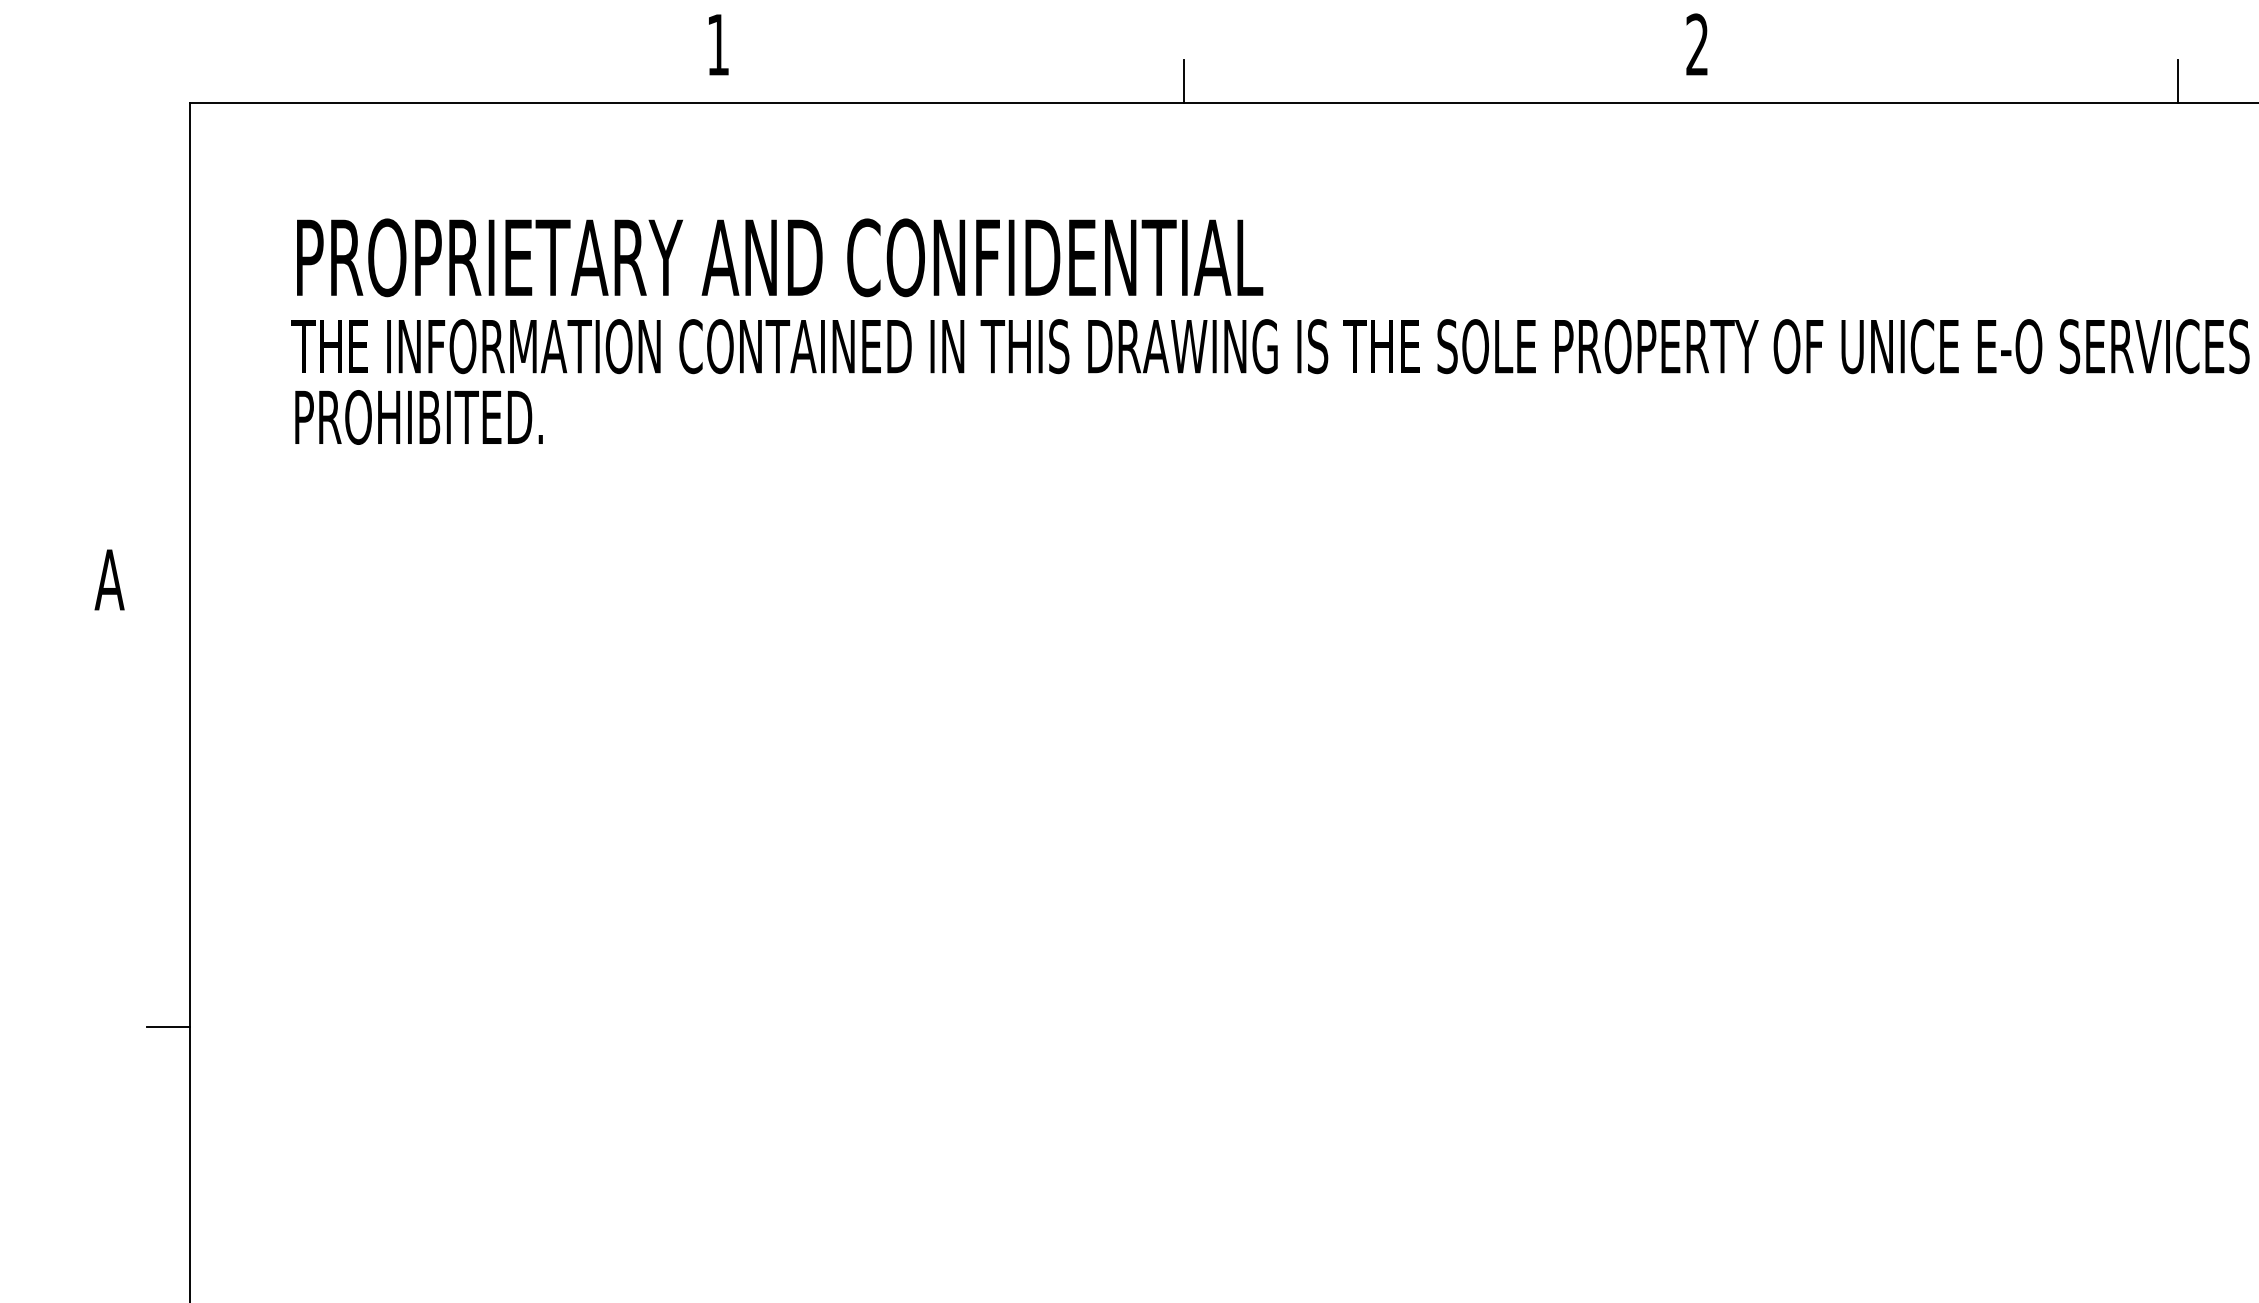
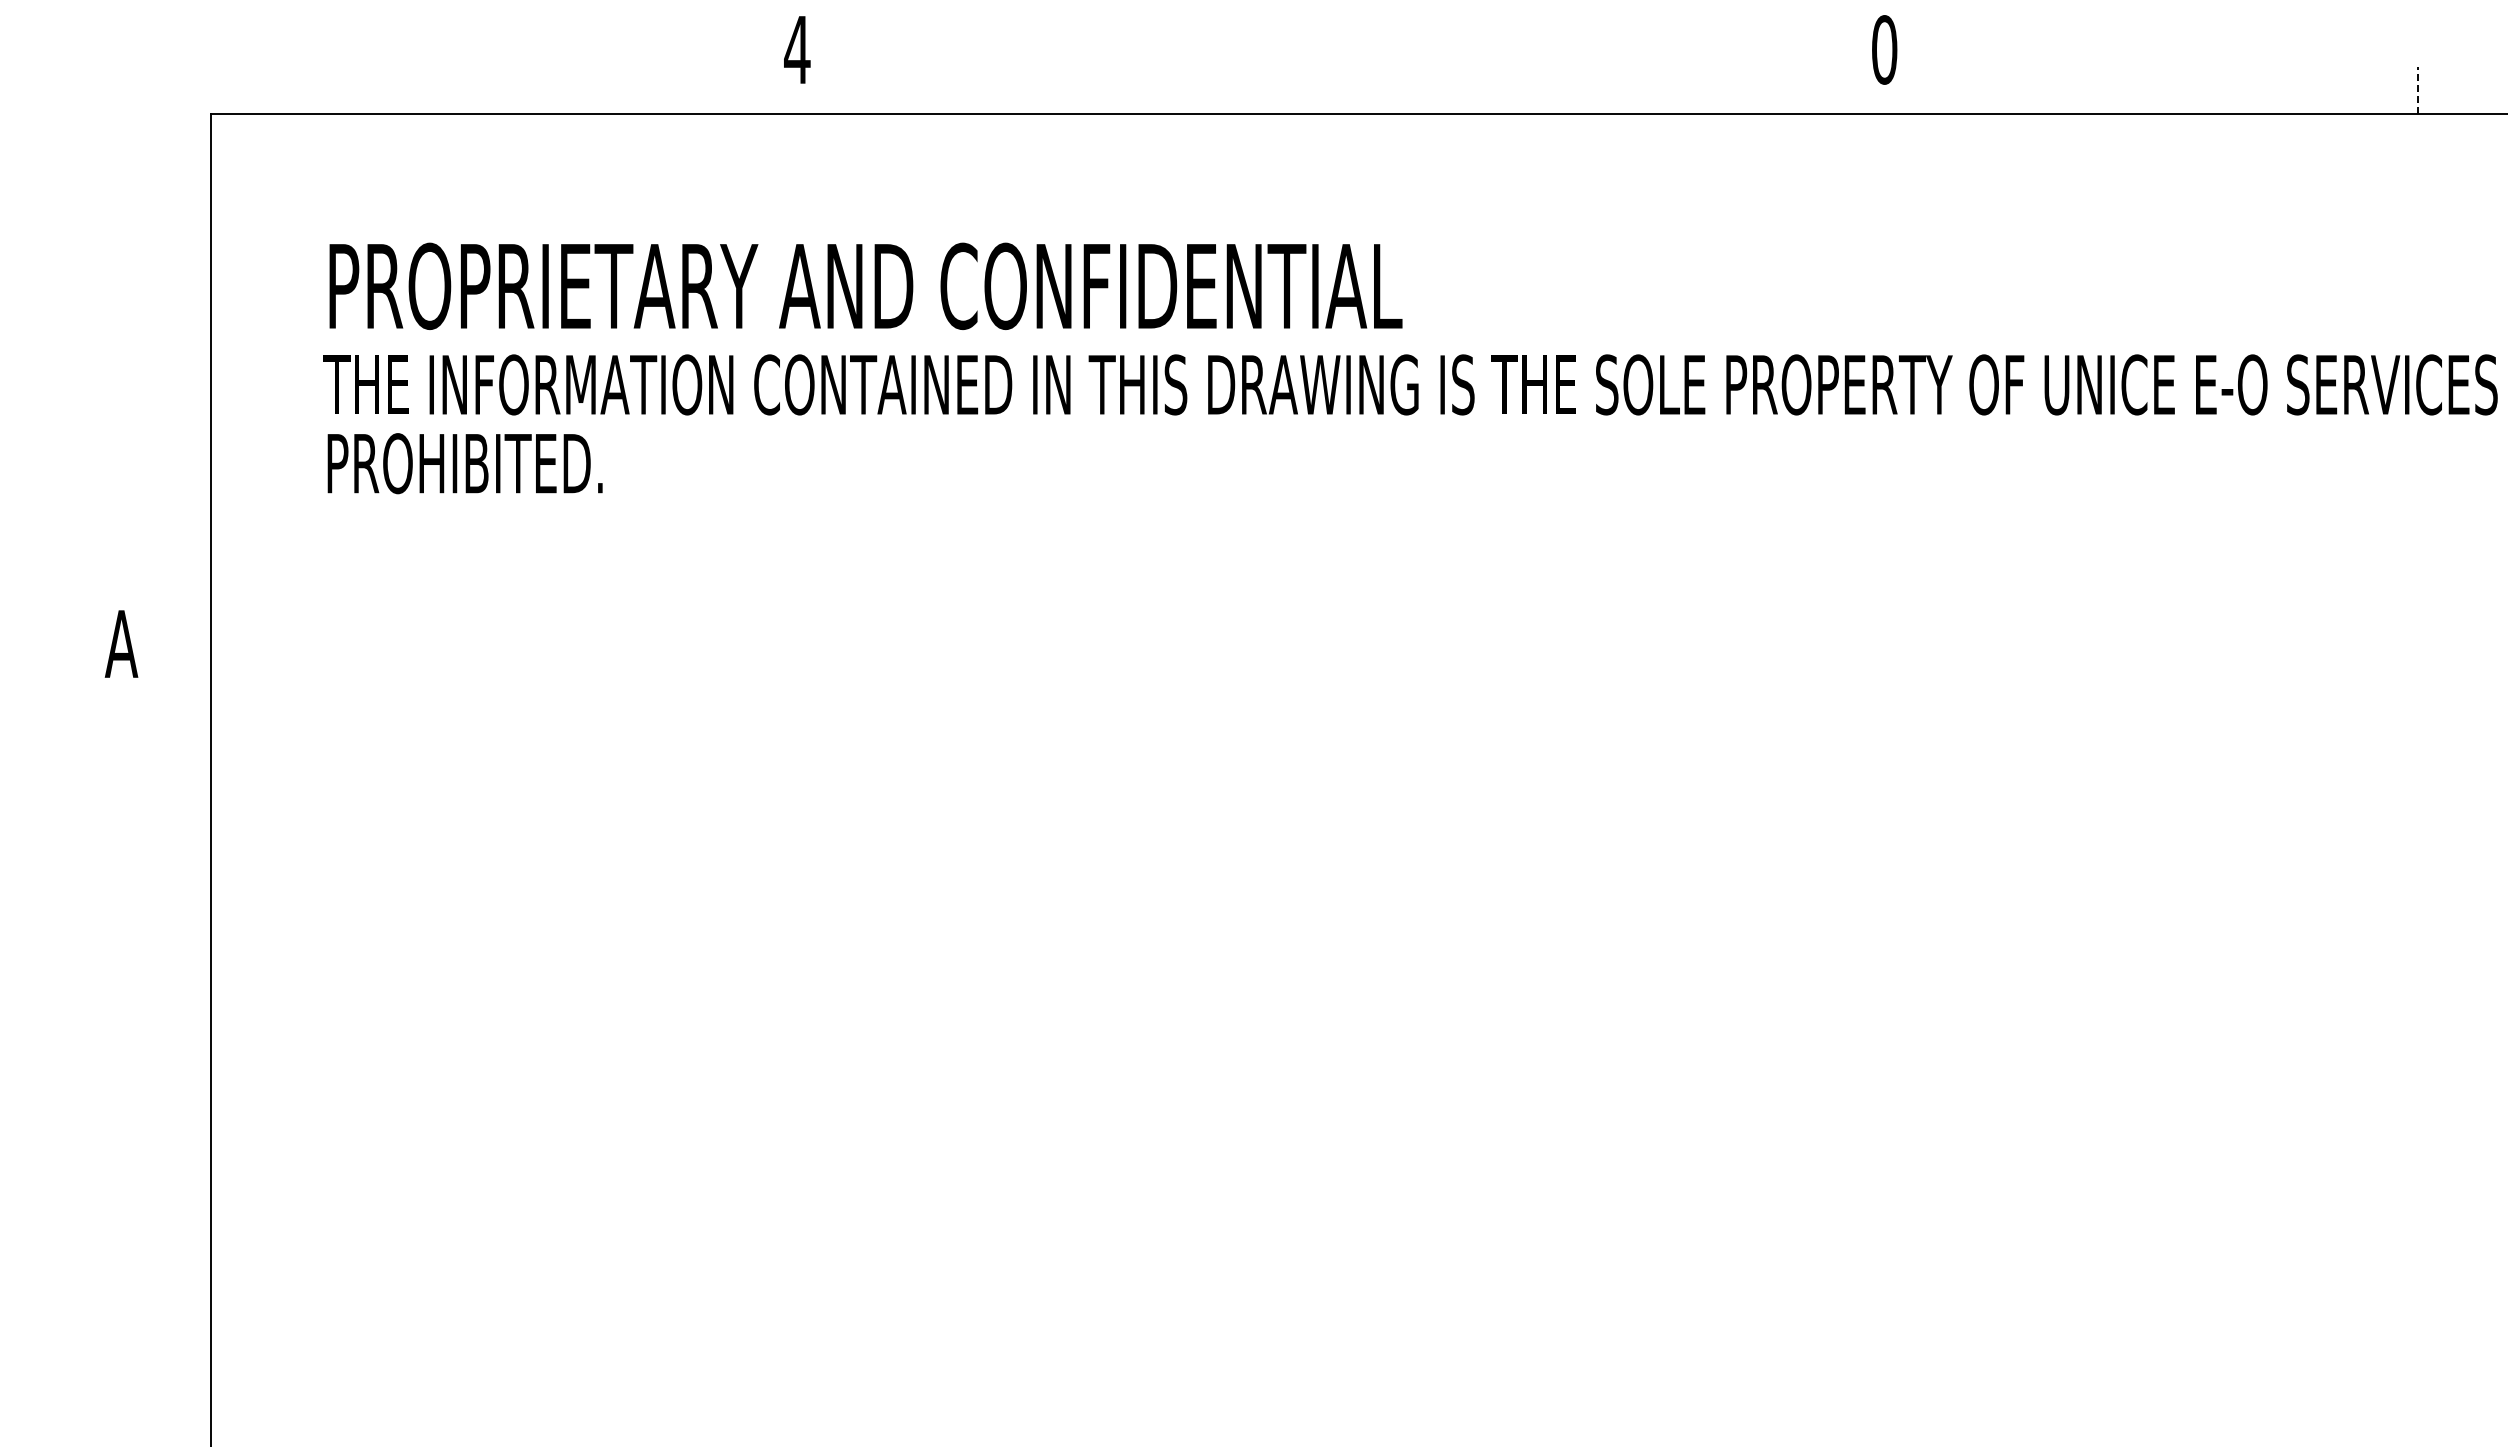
text: (718, 44) -> (797, 49), 1 -> 4
text: (1697, 44) -> (1884, 49), 2 -> 0
line: (1183, 81) -> (1314, 90), removed
line: (2177, 81) -> (2417, 90), solid -> dashed
line: (168, 1027) -> (186, 1140), removed

